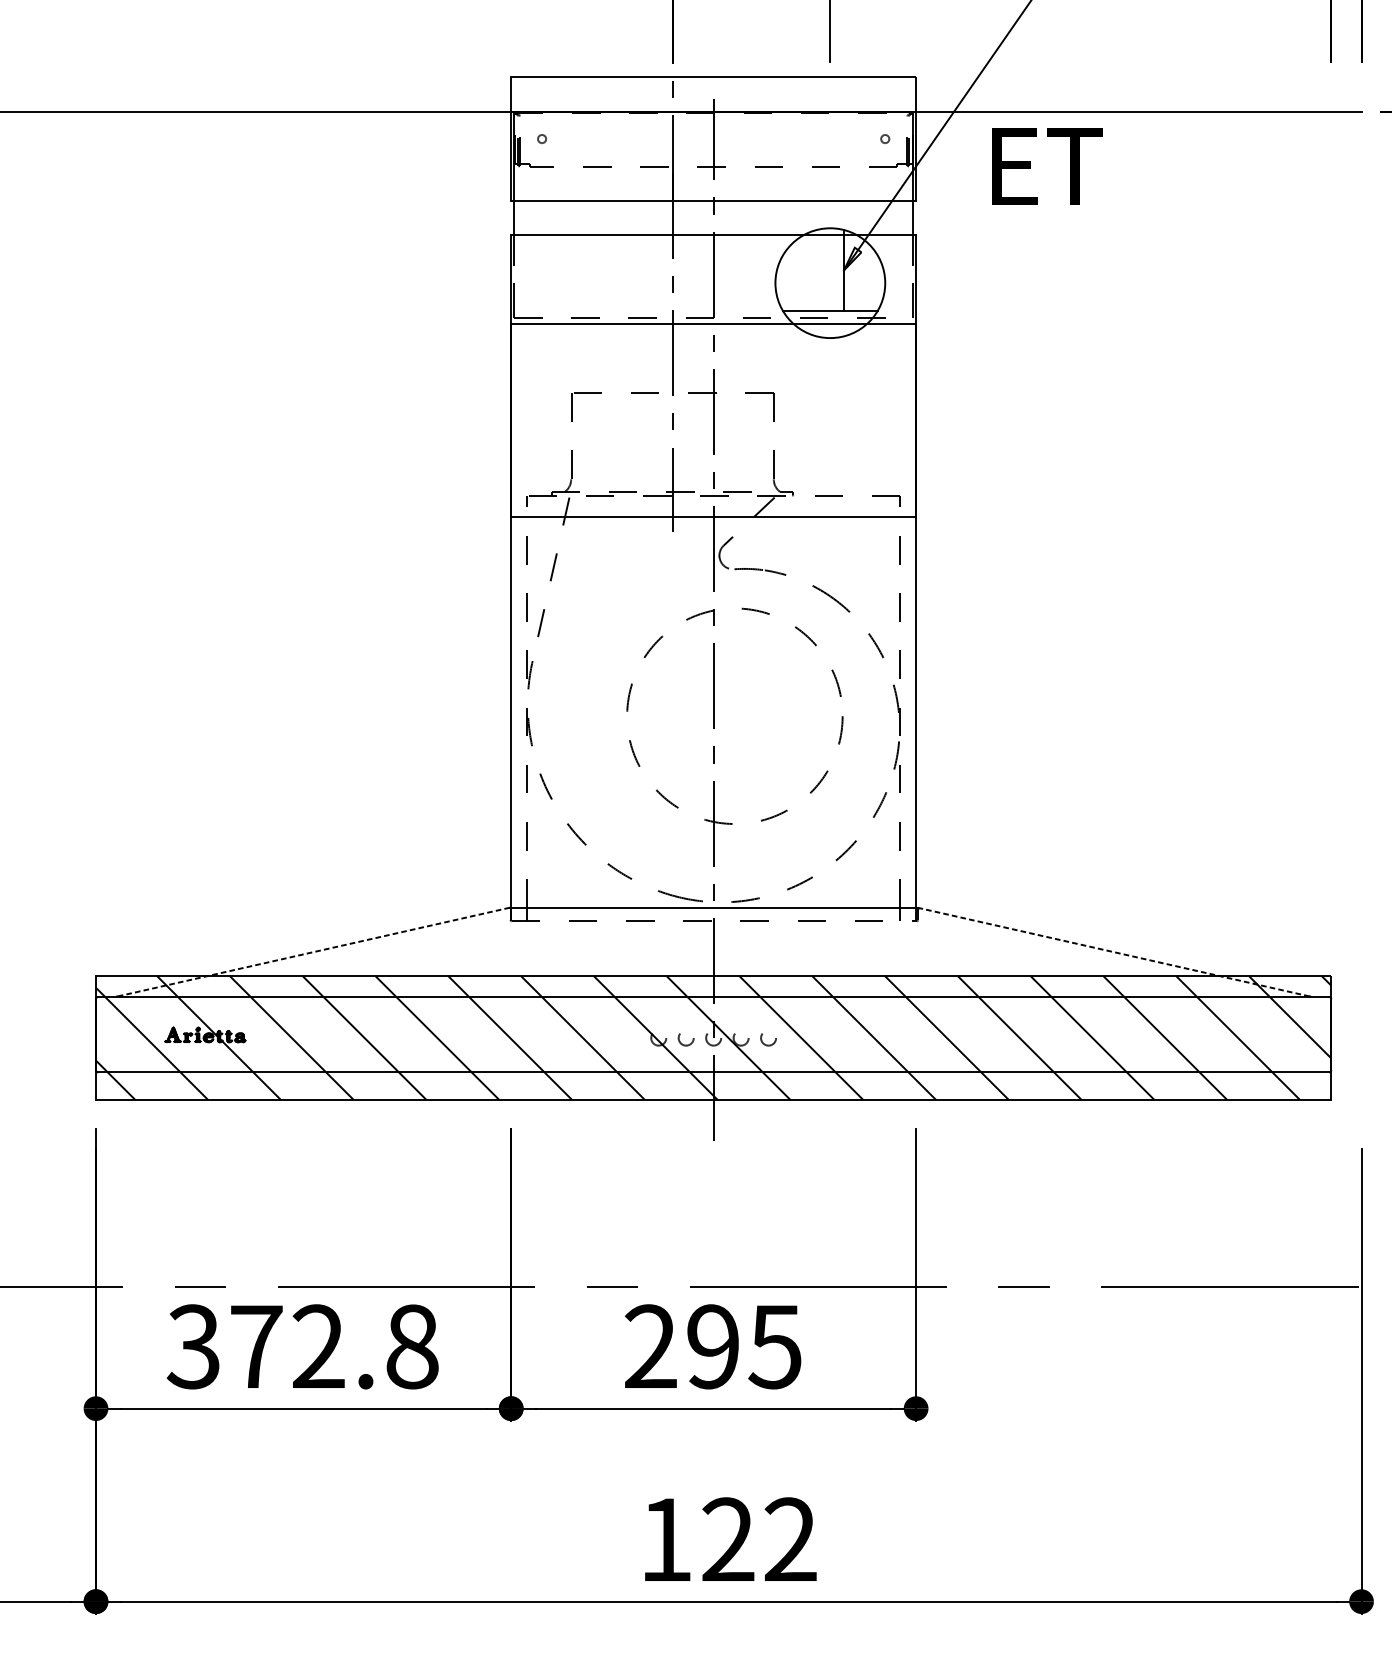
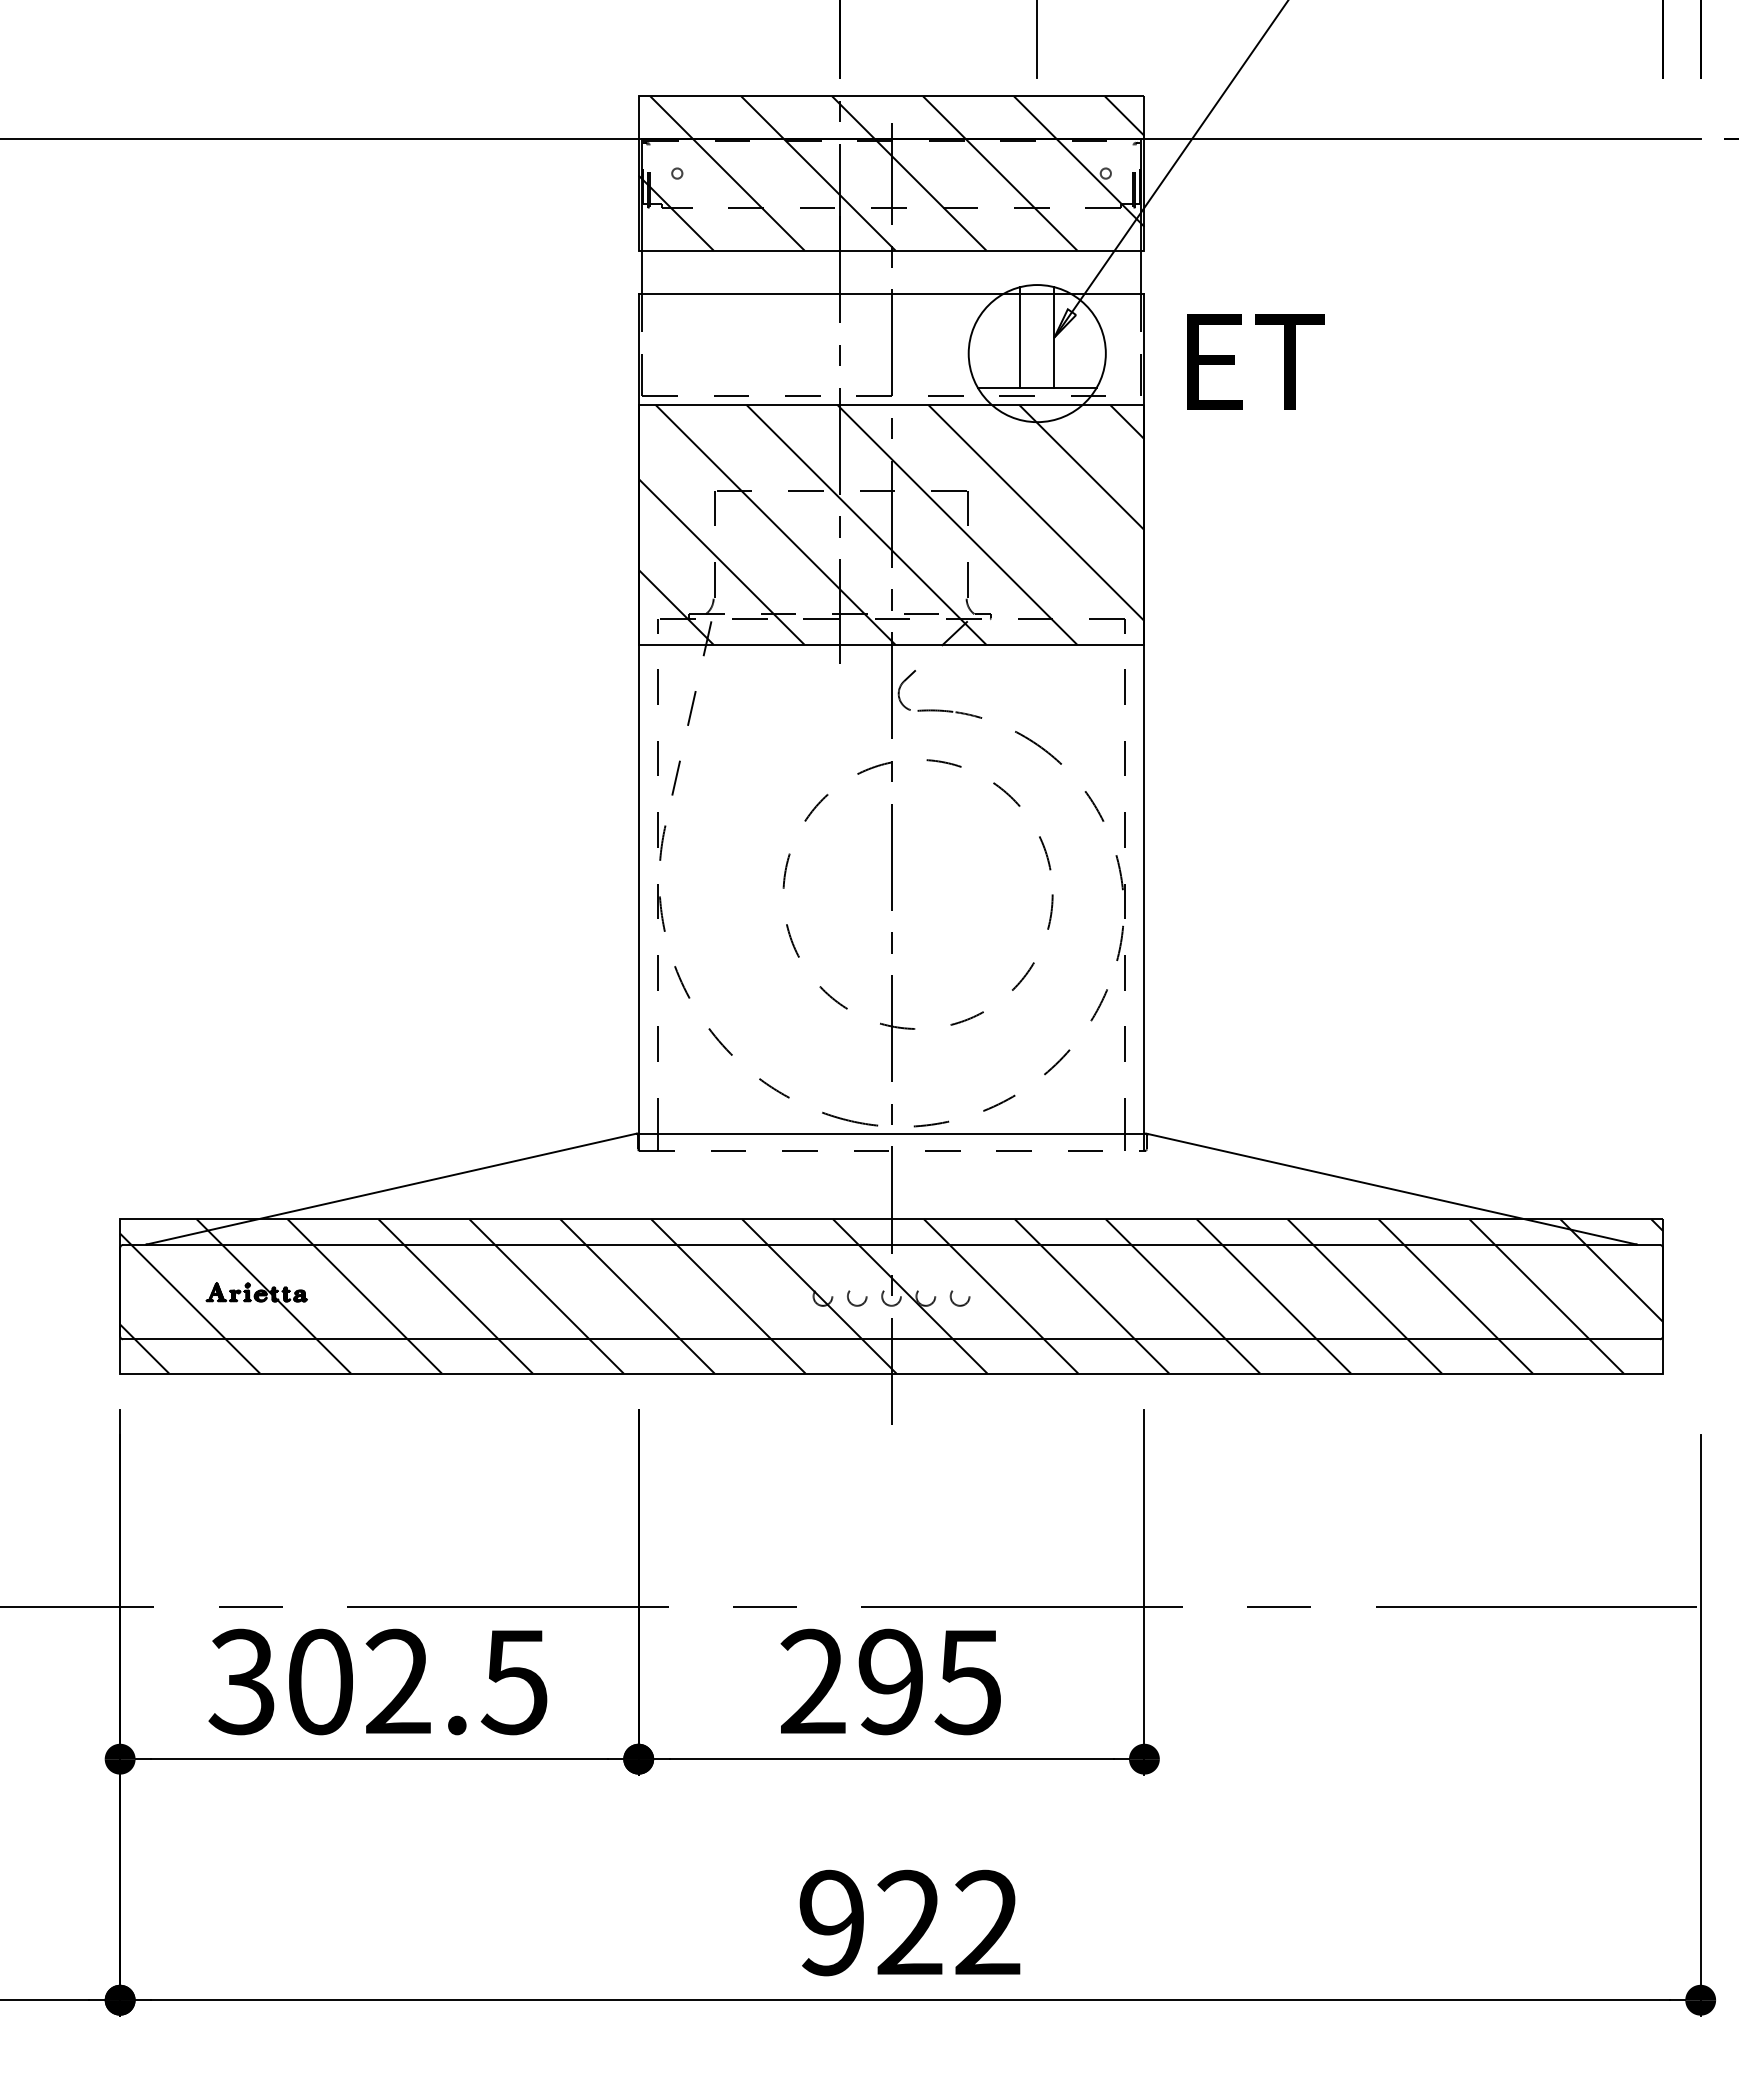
hatch: (713, 138) -> (891, 173), added
text: (1047, 166) -> (1255, 361), moved
line: (816, 270) -> (1020, 337), added
hatch: (713, 420) -> (891, 525), added
line: (313, 952) -> (391, 1189), dashed -> solid
line: (1113, 952) -> (1391, 1189), dashed -> solid
text: (334, 1346) -> (418, 1681), 372.8 -> 302.5
text: (665, 1539) -> (831, 1922), 122 -> 922

